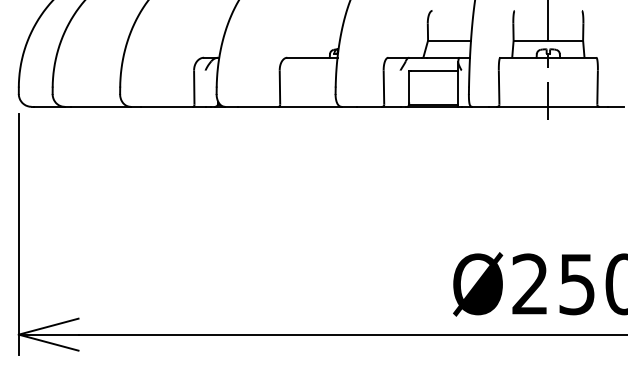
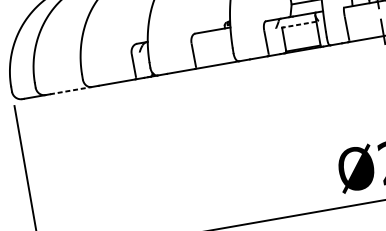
line: (434, 70) -> (299, 24), solid -> dashed
line: (100, 106) -> (70, 90), solid -> dashed

